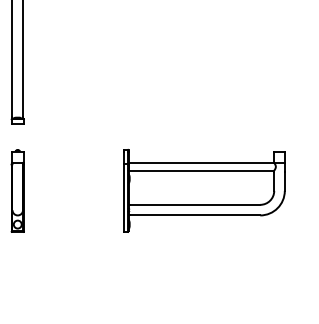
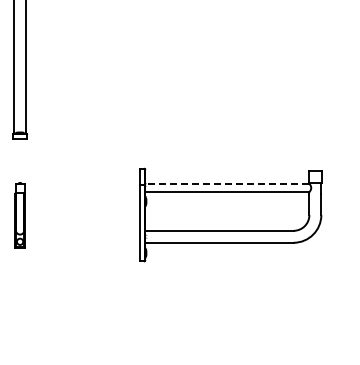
line: (200, 162) -> (226, 183), solid -> dashed
part: (17, 191) -> (19, 215), size x0.7

